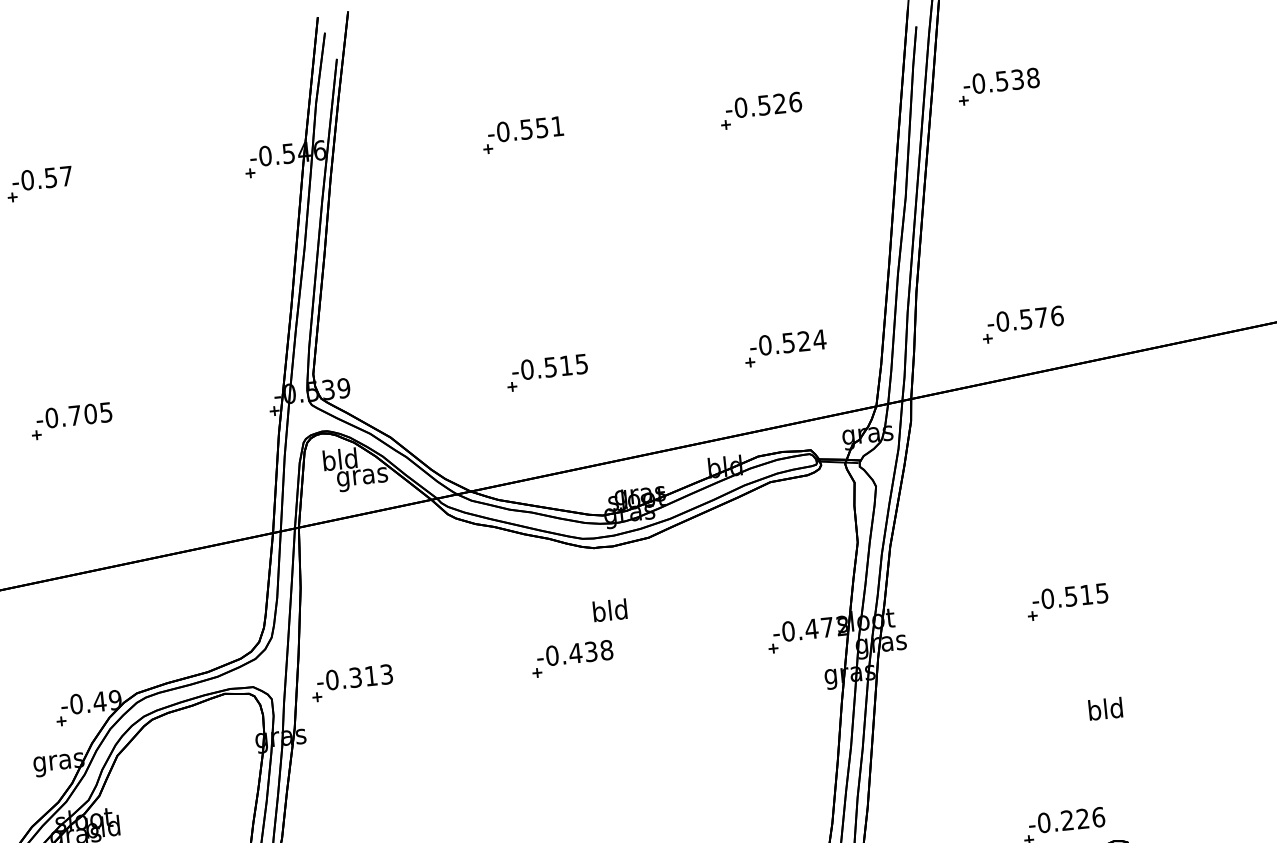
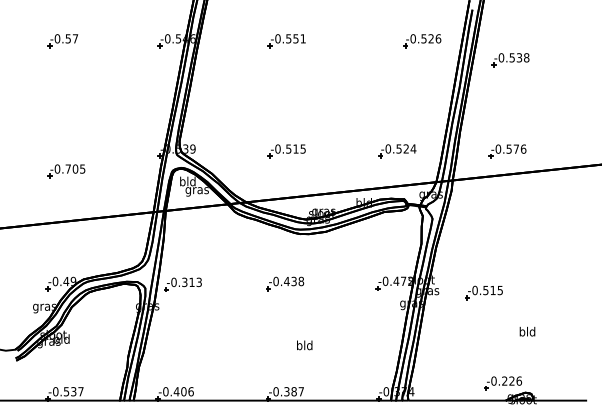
part: (998, 87) -> (510, 60), moved
part: (761, 111) -> (422, 41), moved
part: (71, 421) -> (66, 171), moved
part: (1066, 601) -> (483, 292), moved
text: (609, 610) -> (304, 345), moved

